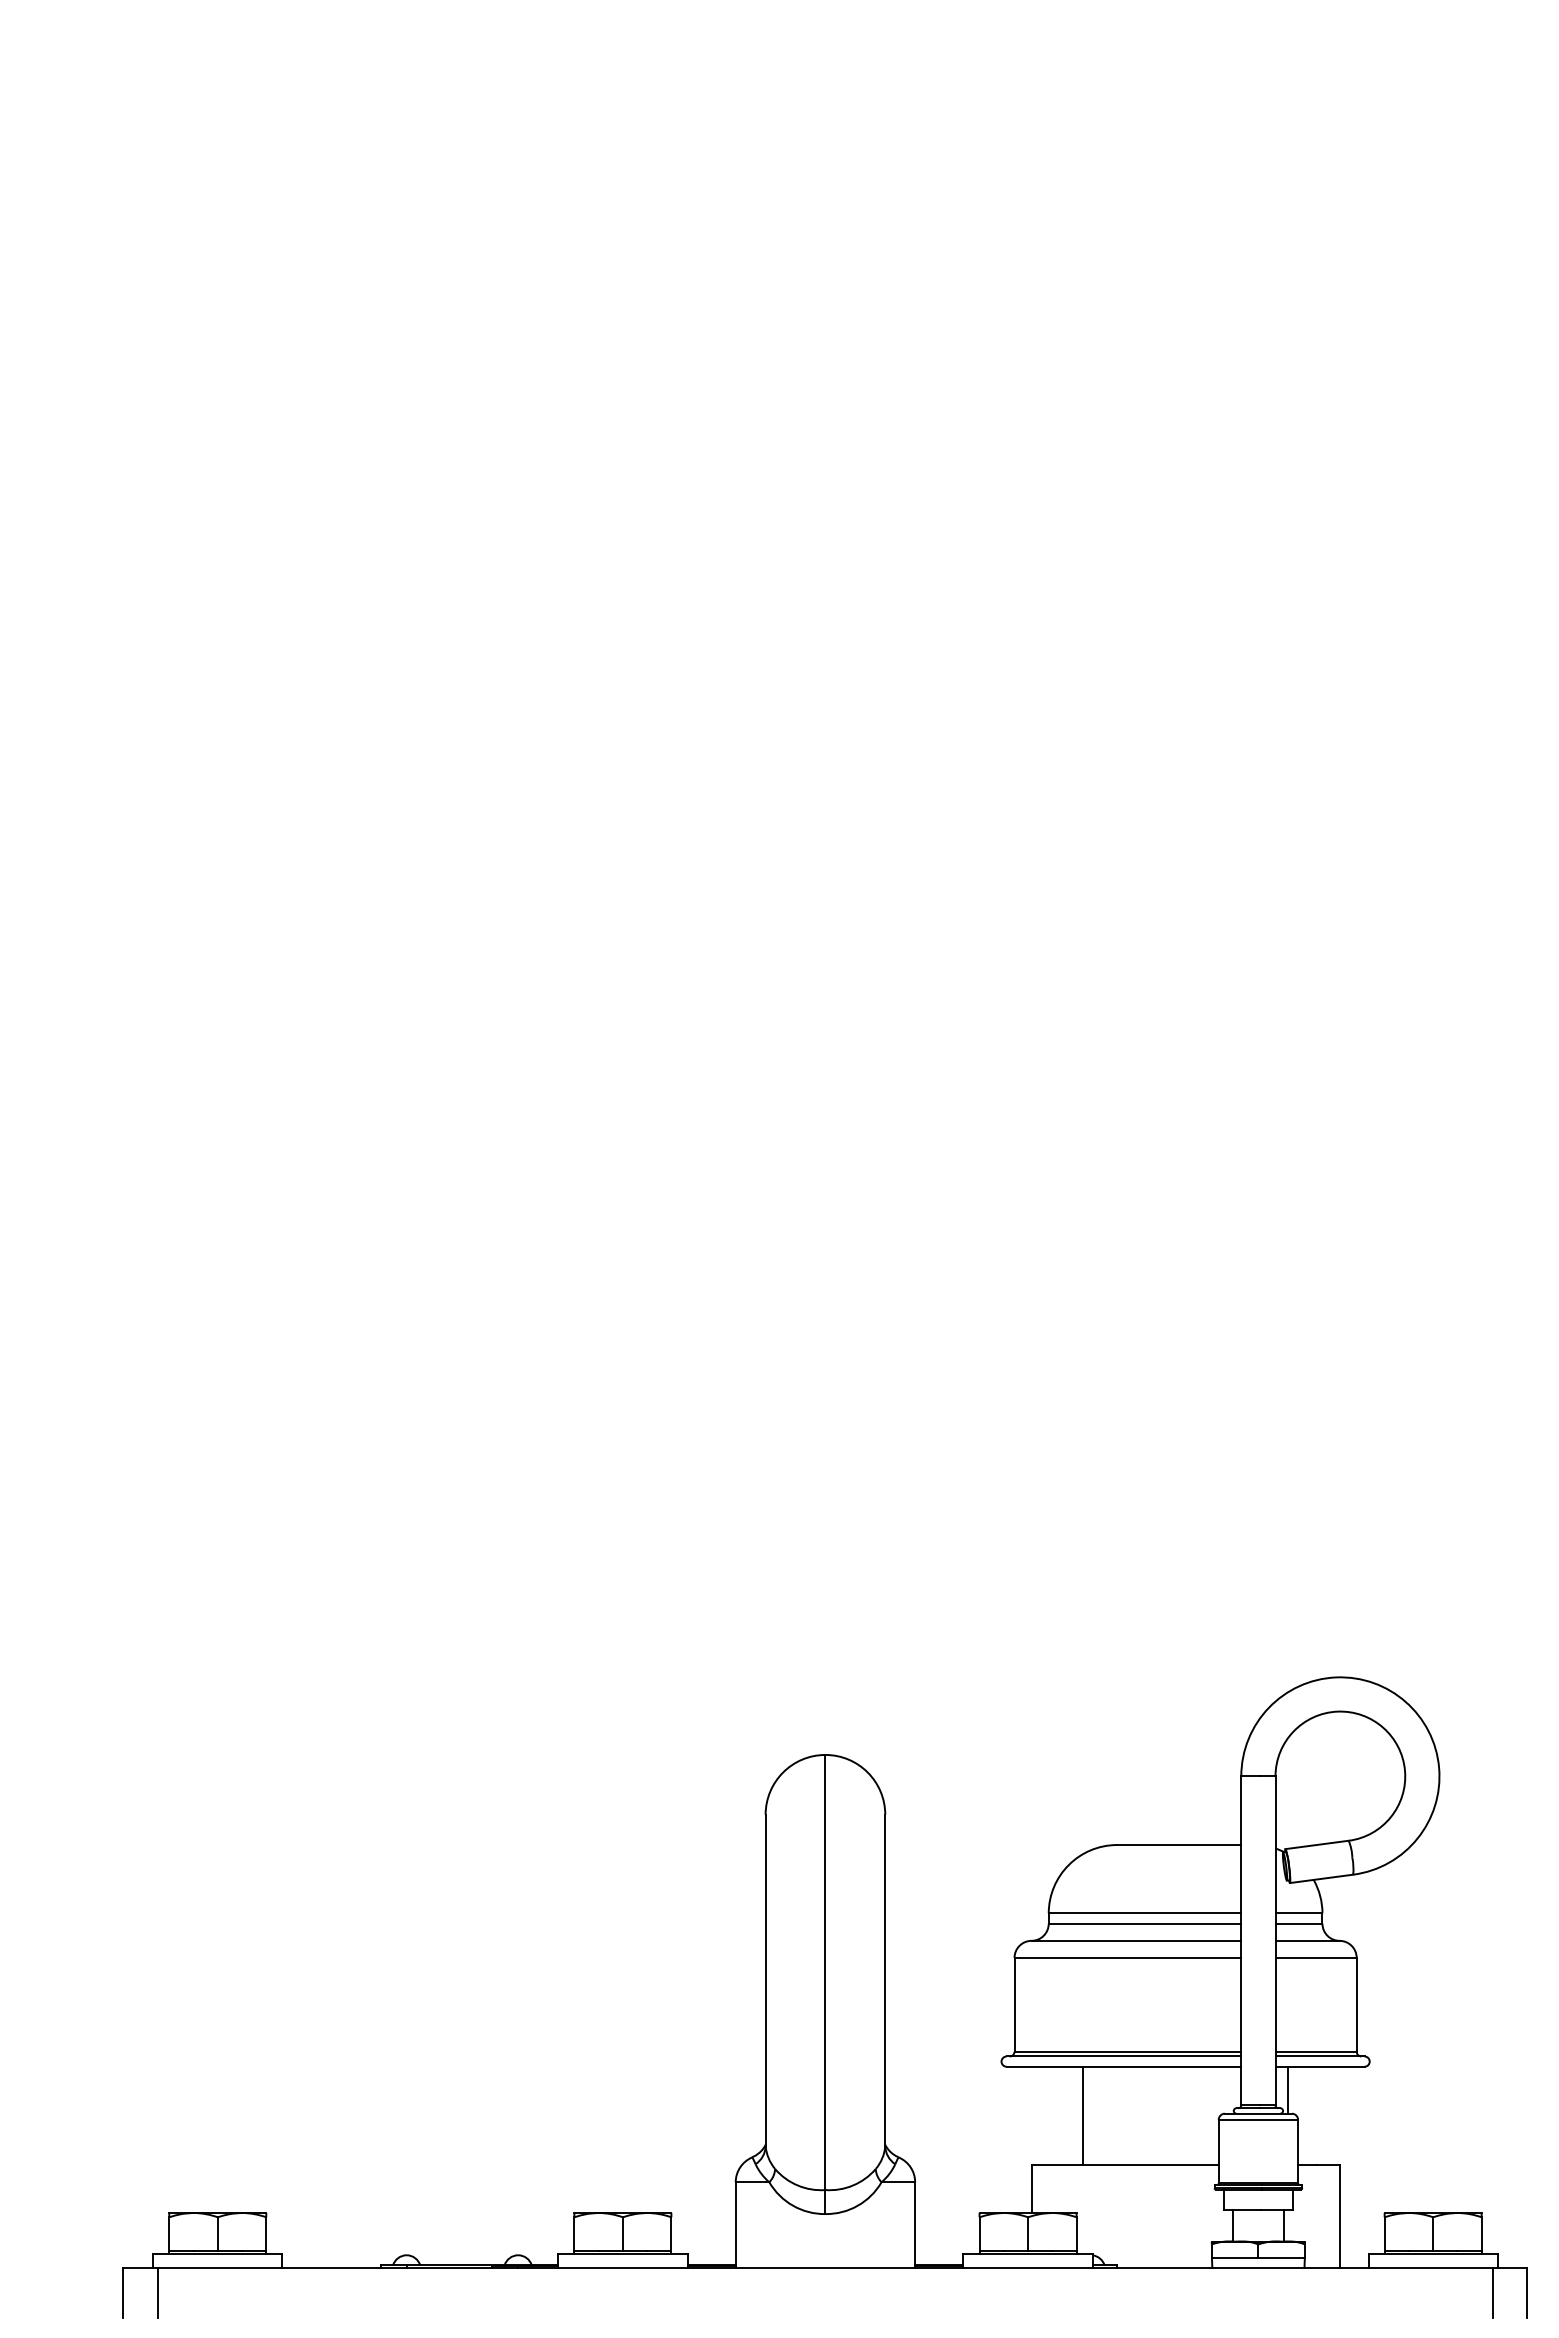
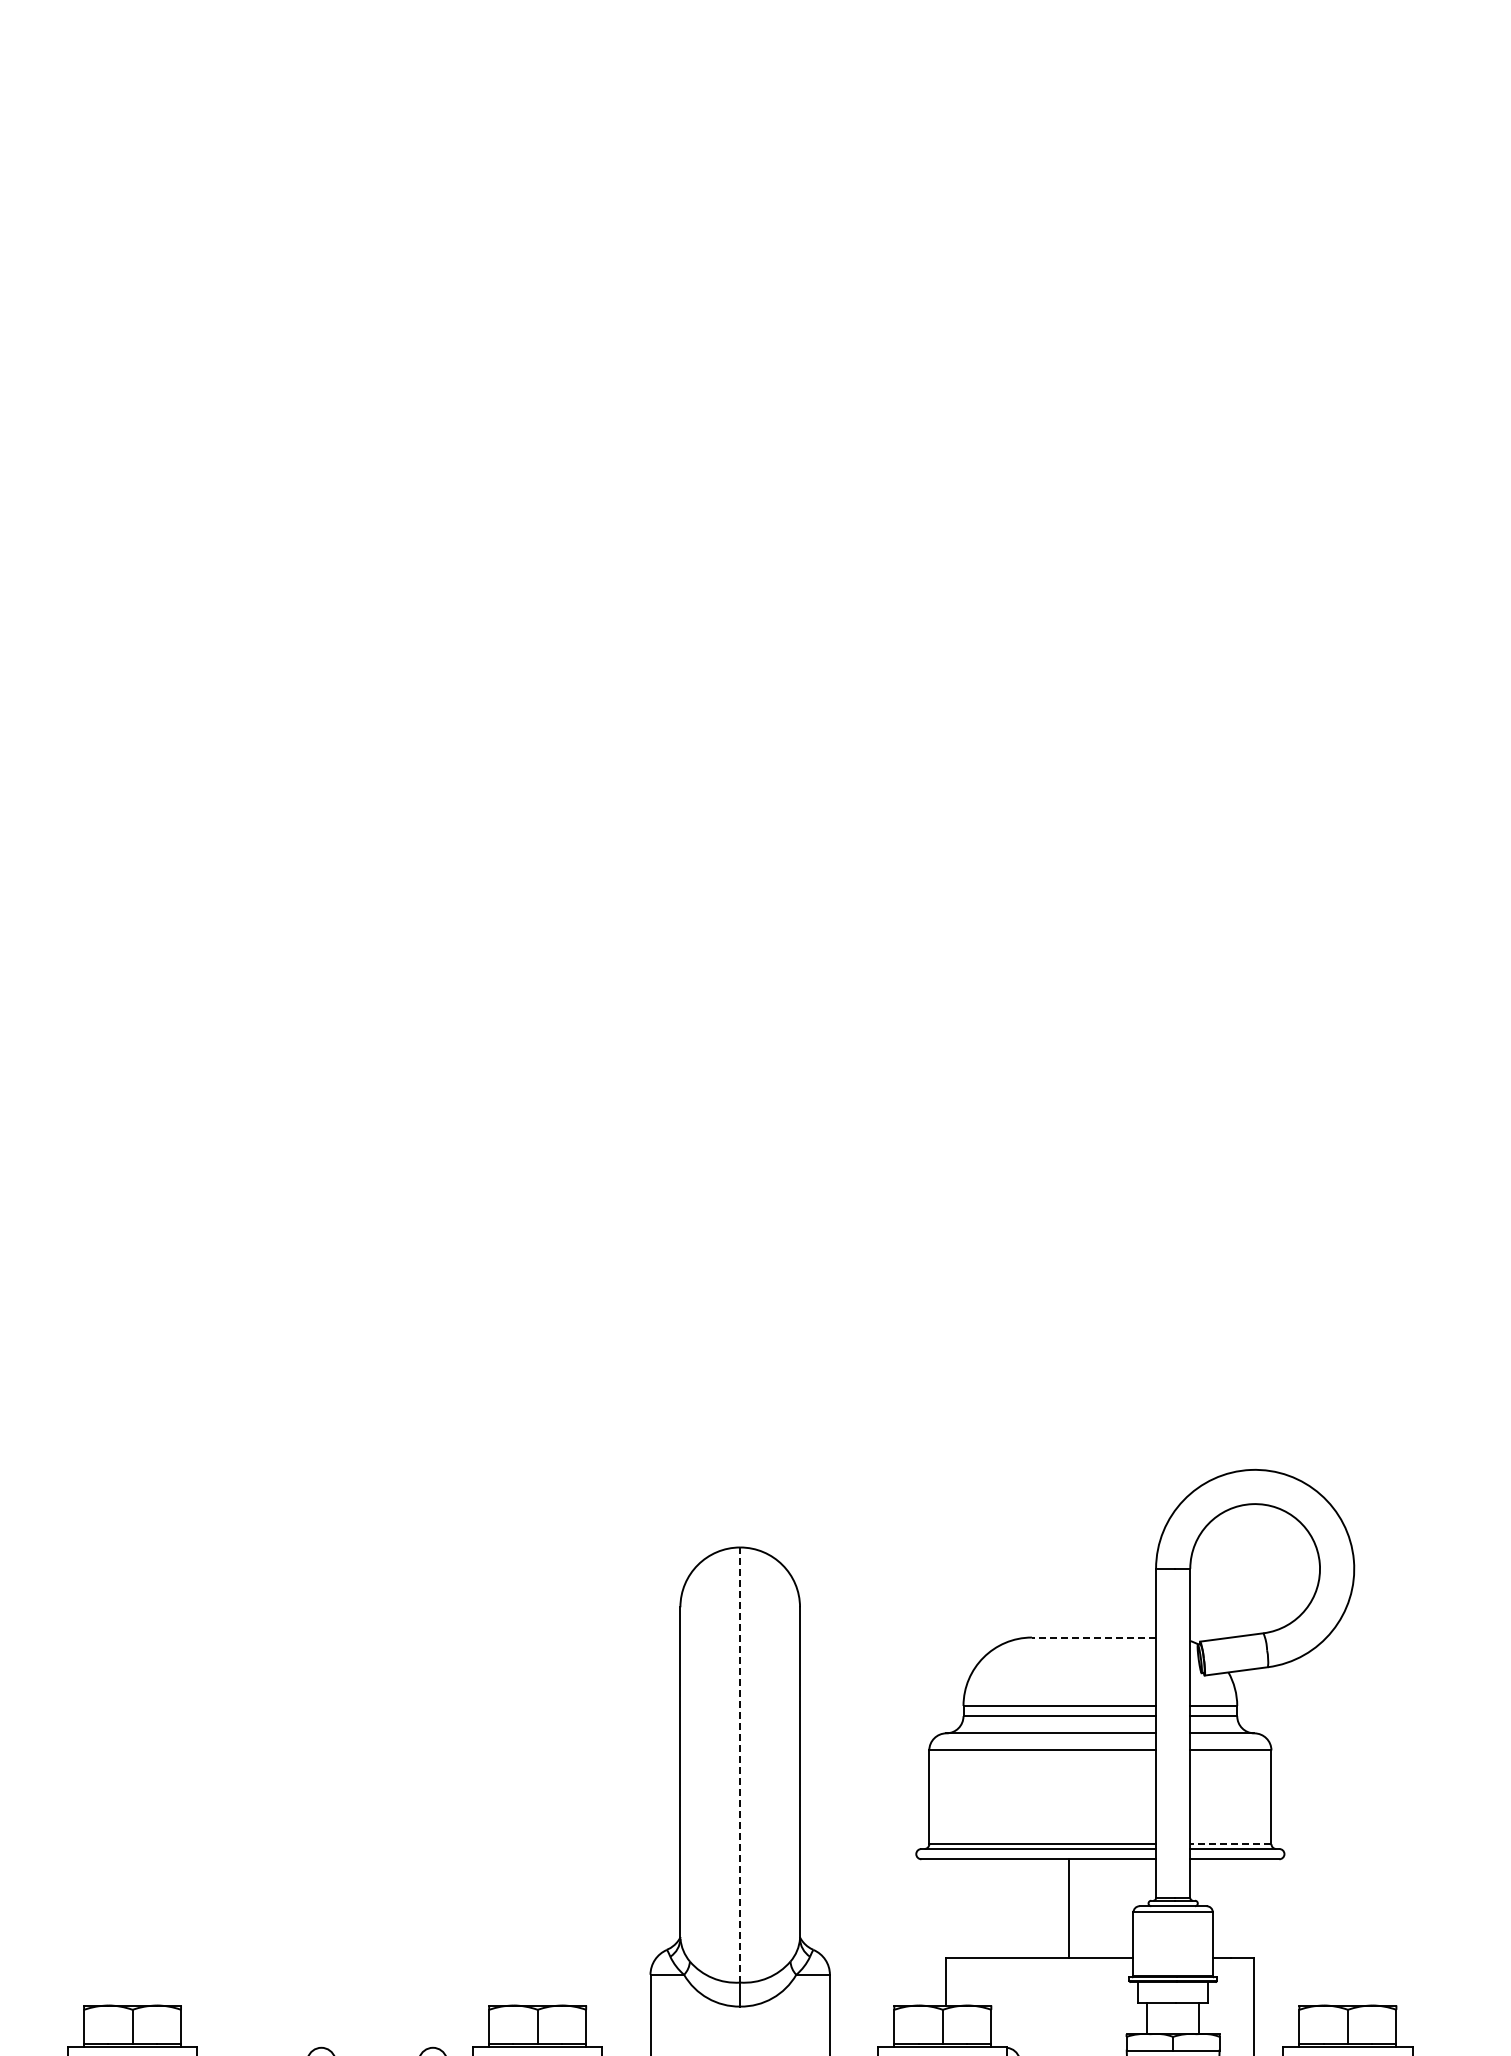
line: (1178, 1845) -> (1093, 1638), solid -> dashed
line: (825, 1972) -> (740, 1765), solid -> dashed
line: (1316, 2051) -> (1231, 1844), solid -> dashed
line: (1288, 2089) -> (1203, 1882), removed
line: (1082, 2115) -> (1068, 1908), moved

